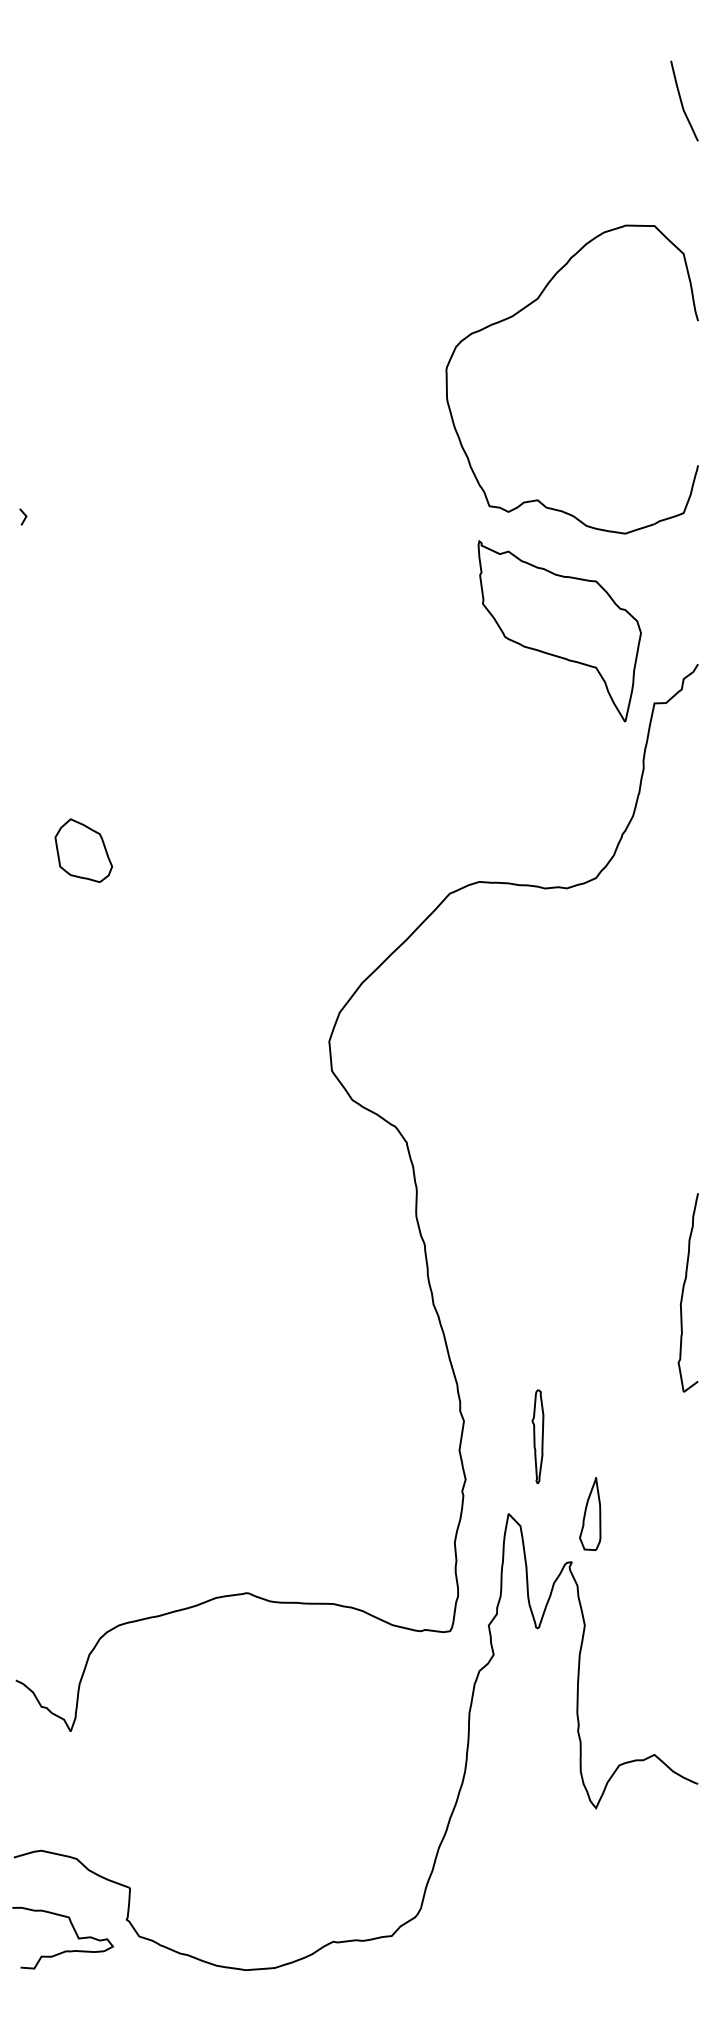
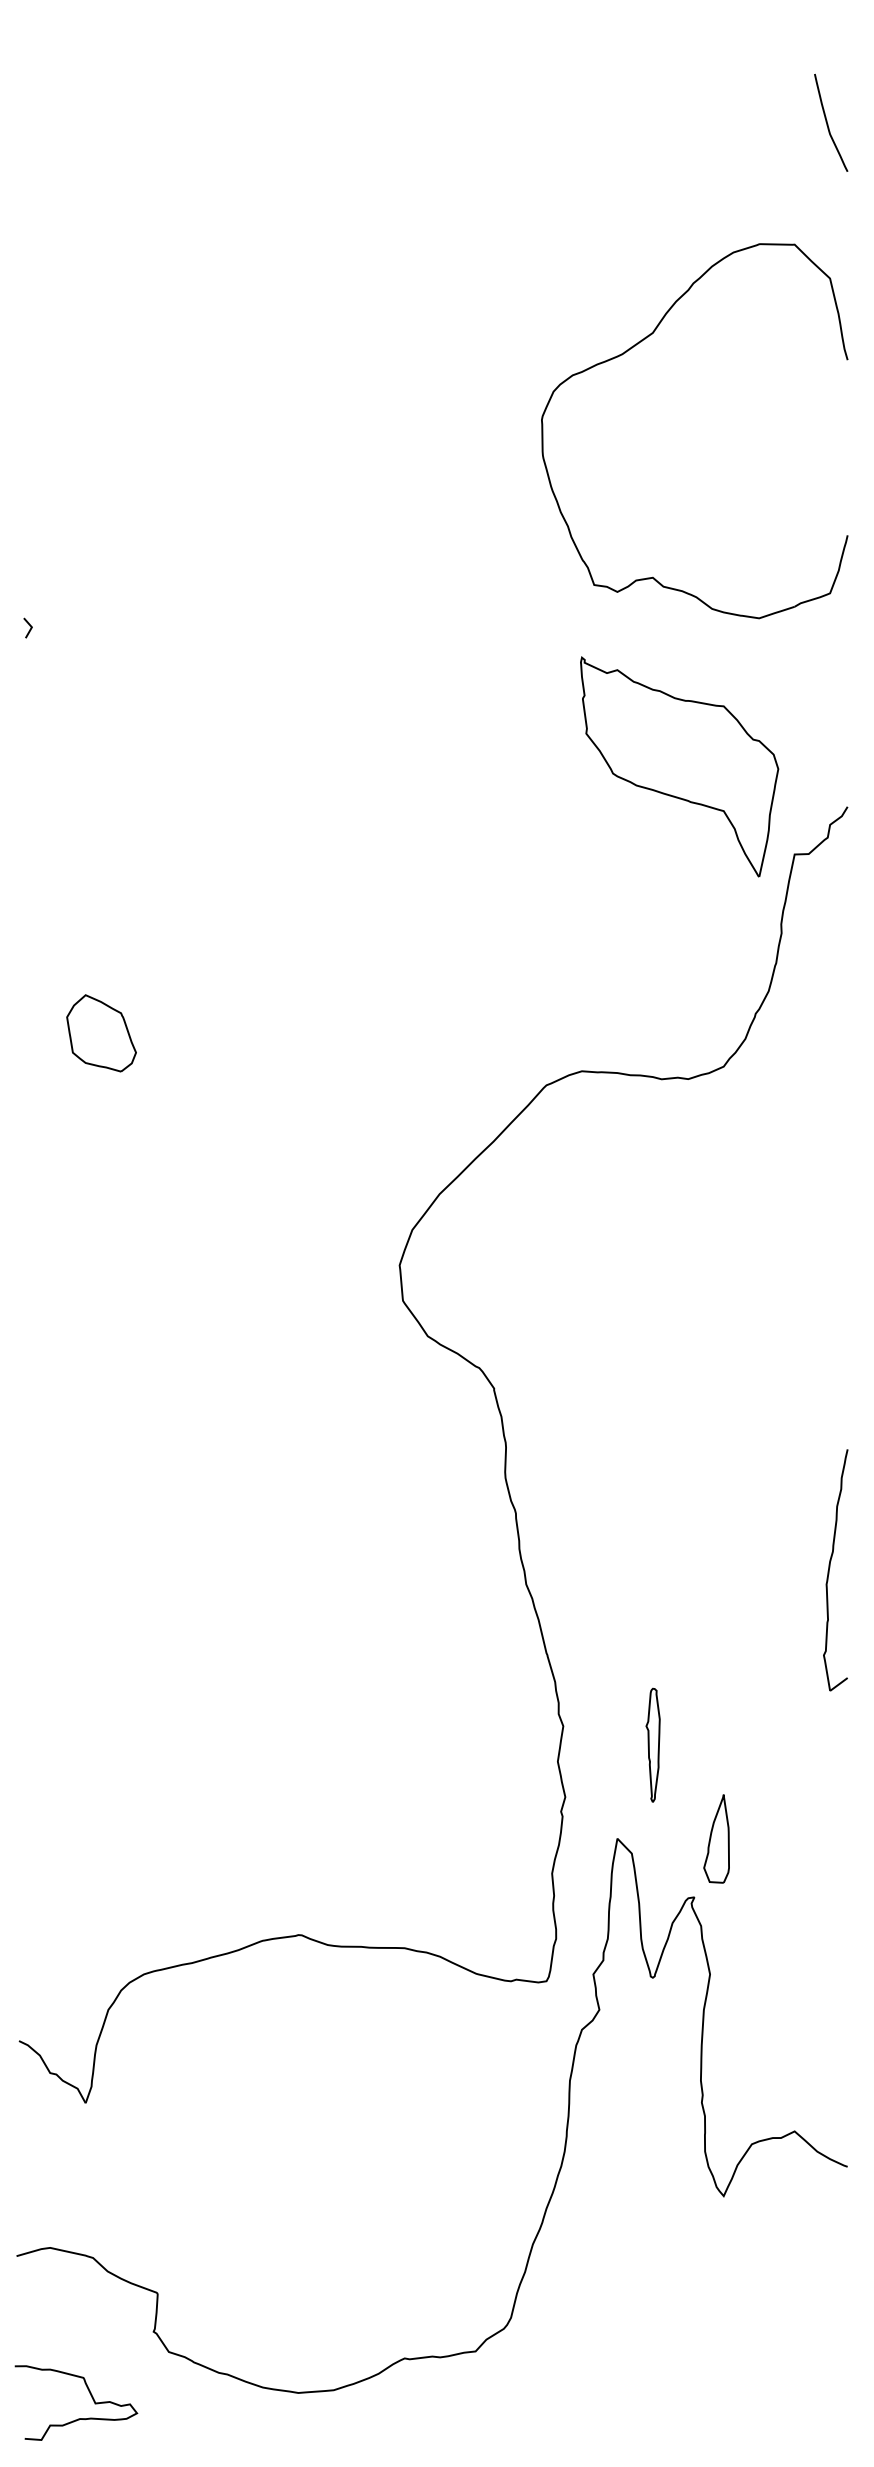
part: (525, 308) -> (638, 344), moved
curve: (74, 1931) -> (90, 2395), moved

